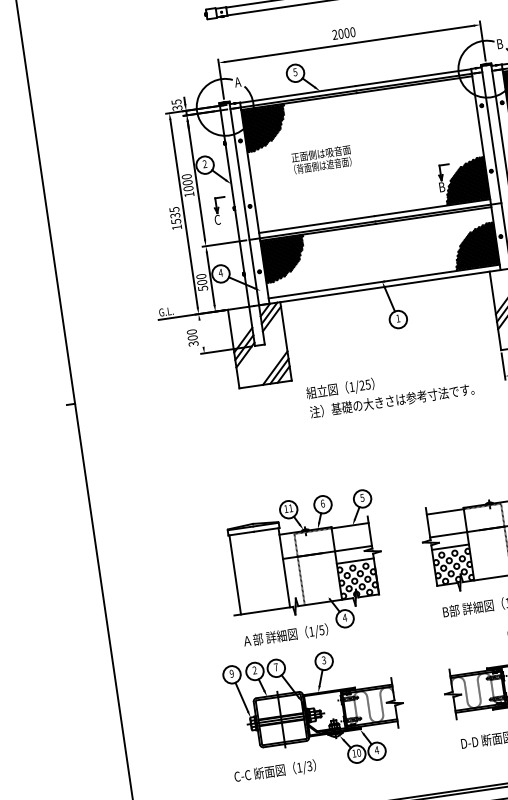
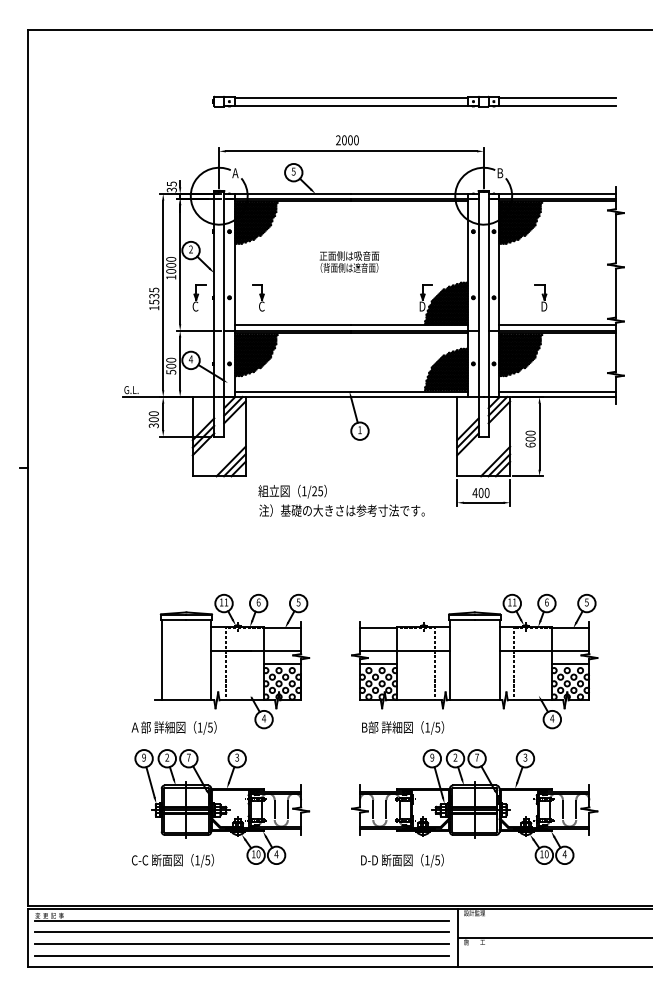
text: (321, 159) -> (349, 261), moved
text: (442, 187) -> (422, 306), B -> D
part: (278, 201) -> (258, 297), added
line: (201, 333) -> (163, 416), added
text: (285, 635) -> (173, 727), moved
text: (309, 765) -> (207, 859), 1/3 -> 1/5

